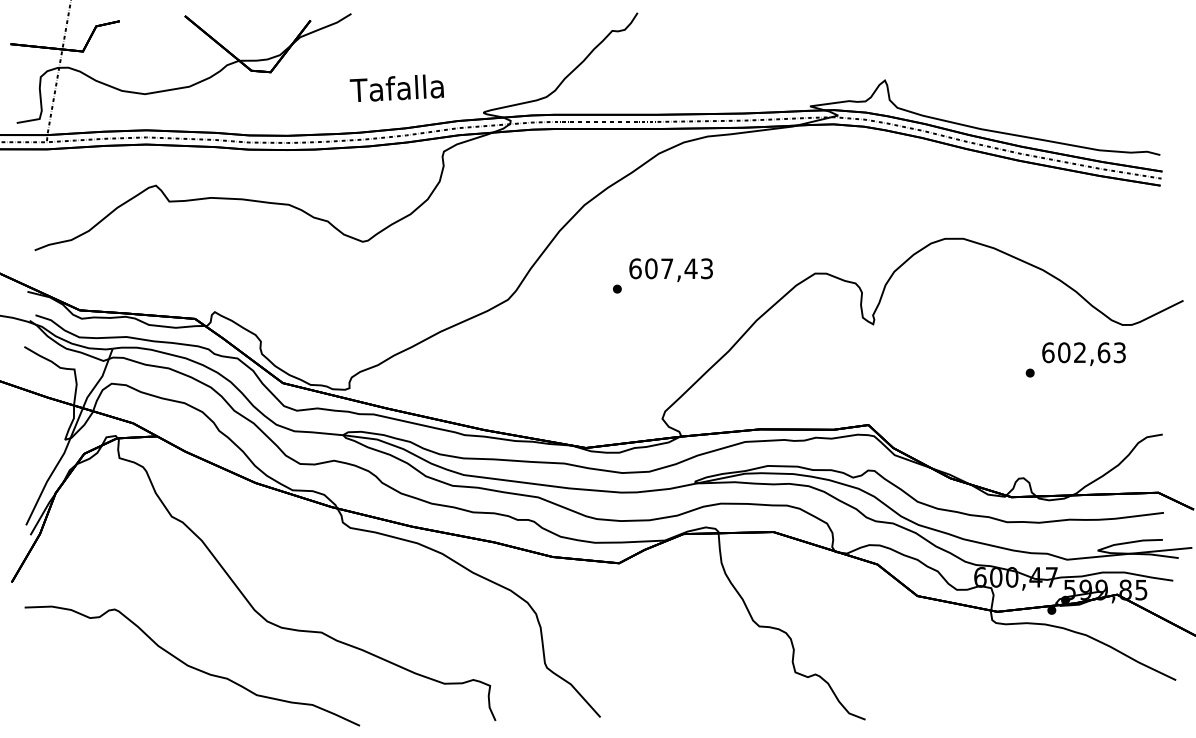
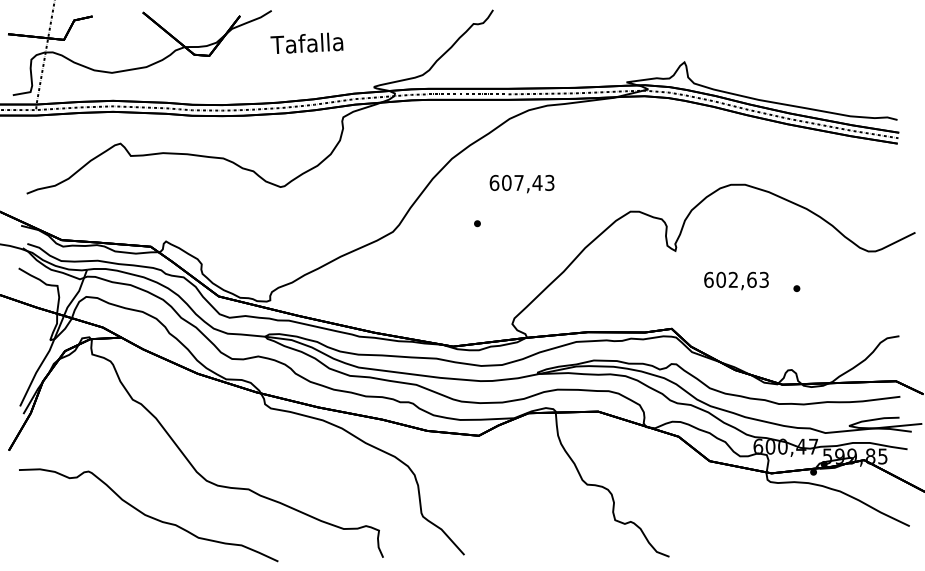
text: (396, 87) -> (306, 42), moved
text: (670, 269) -> (521, 183), moved
text: (1084, 353) -> (736, 280), moved

